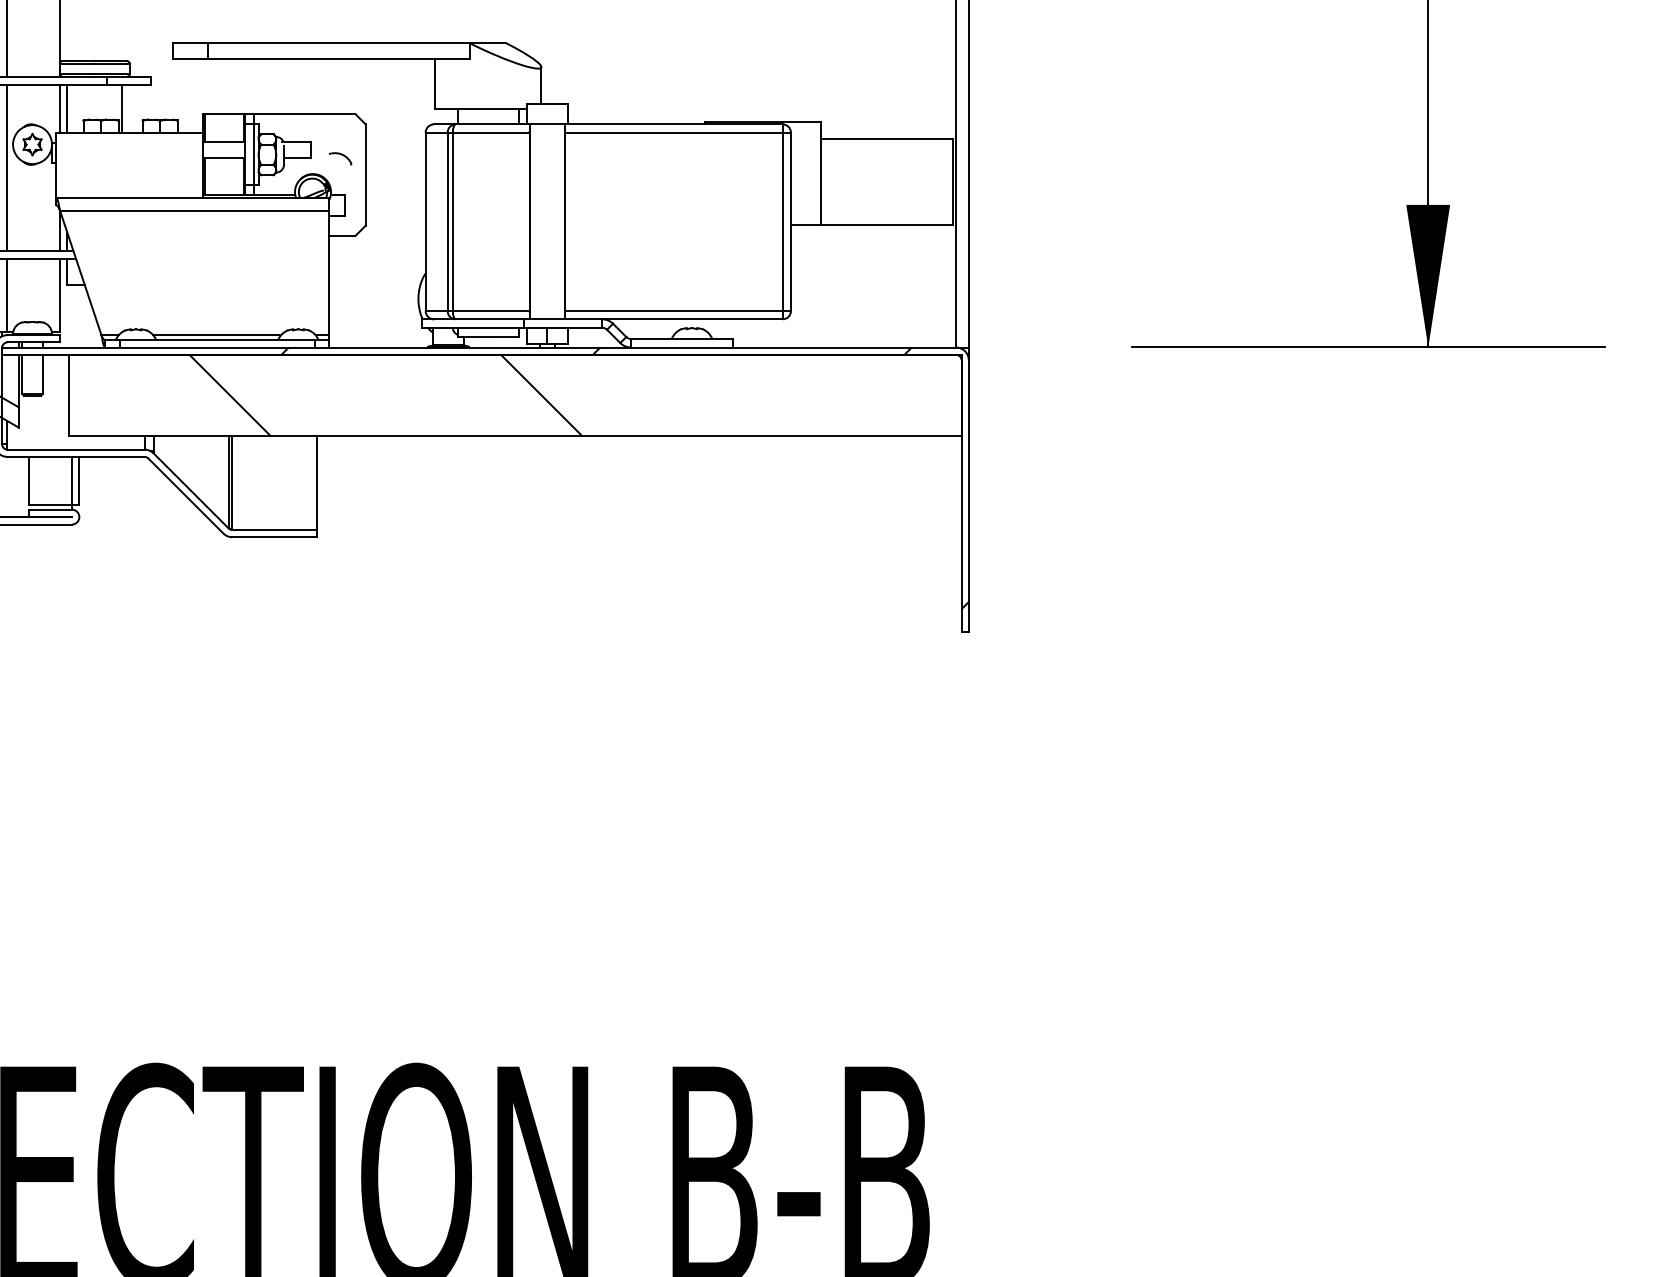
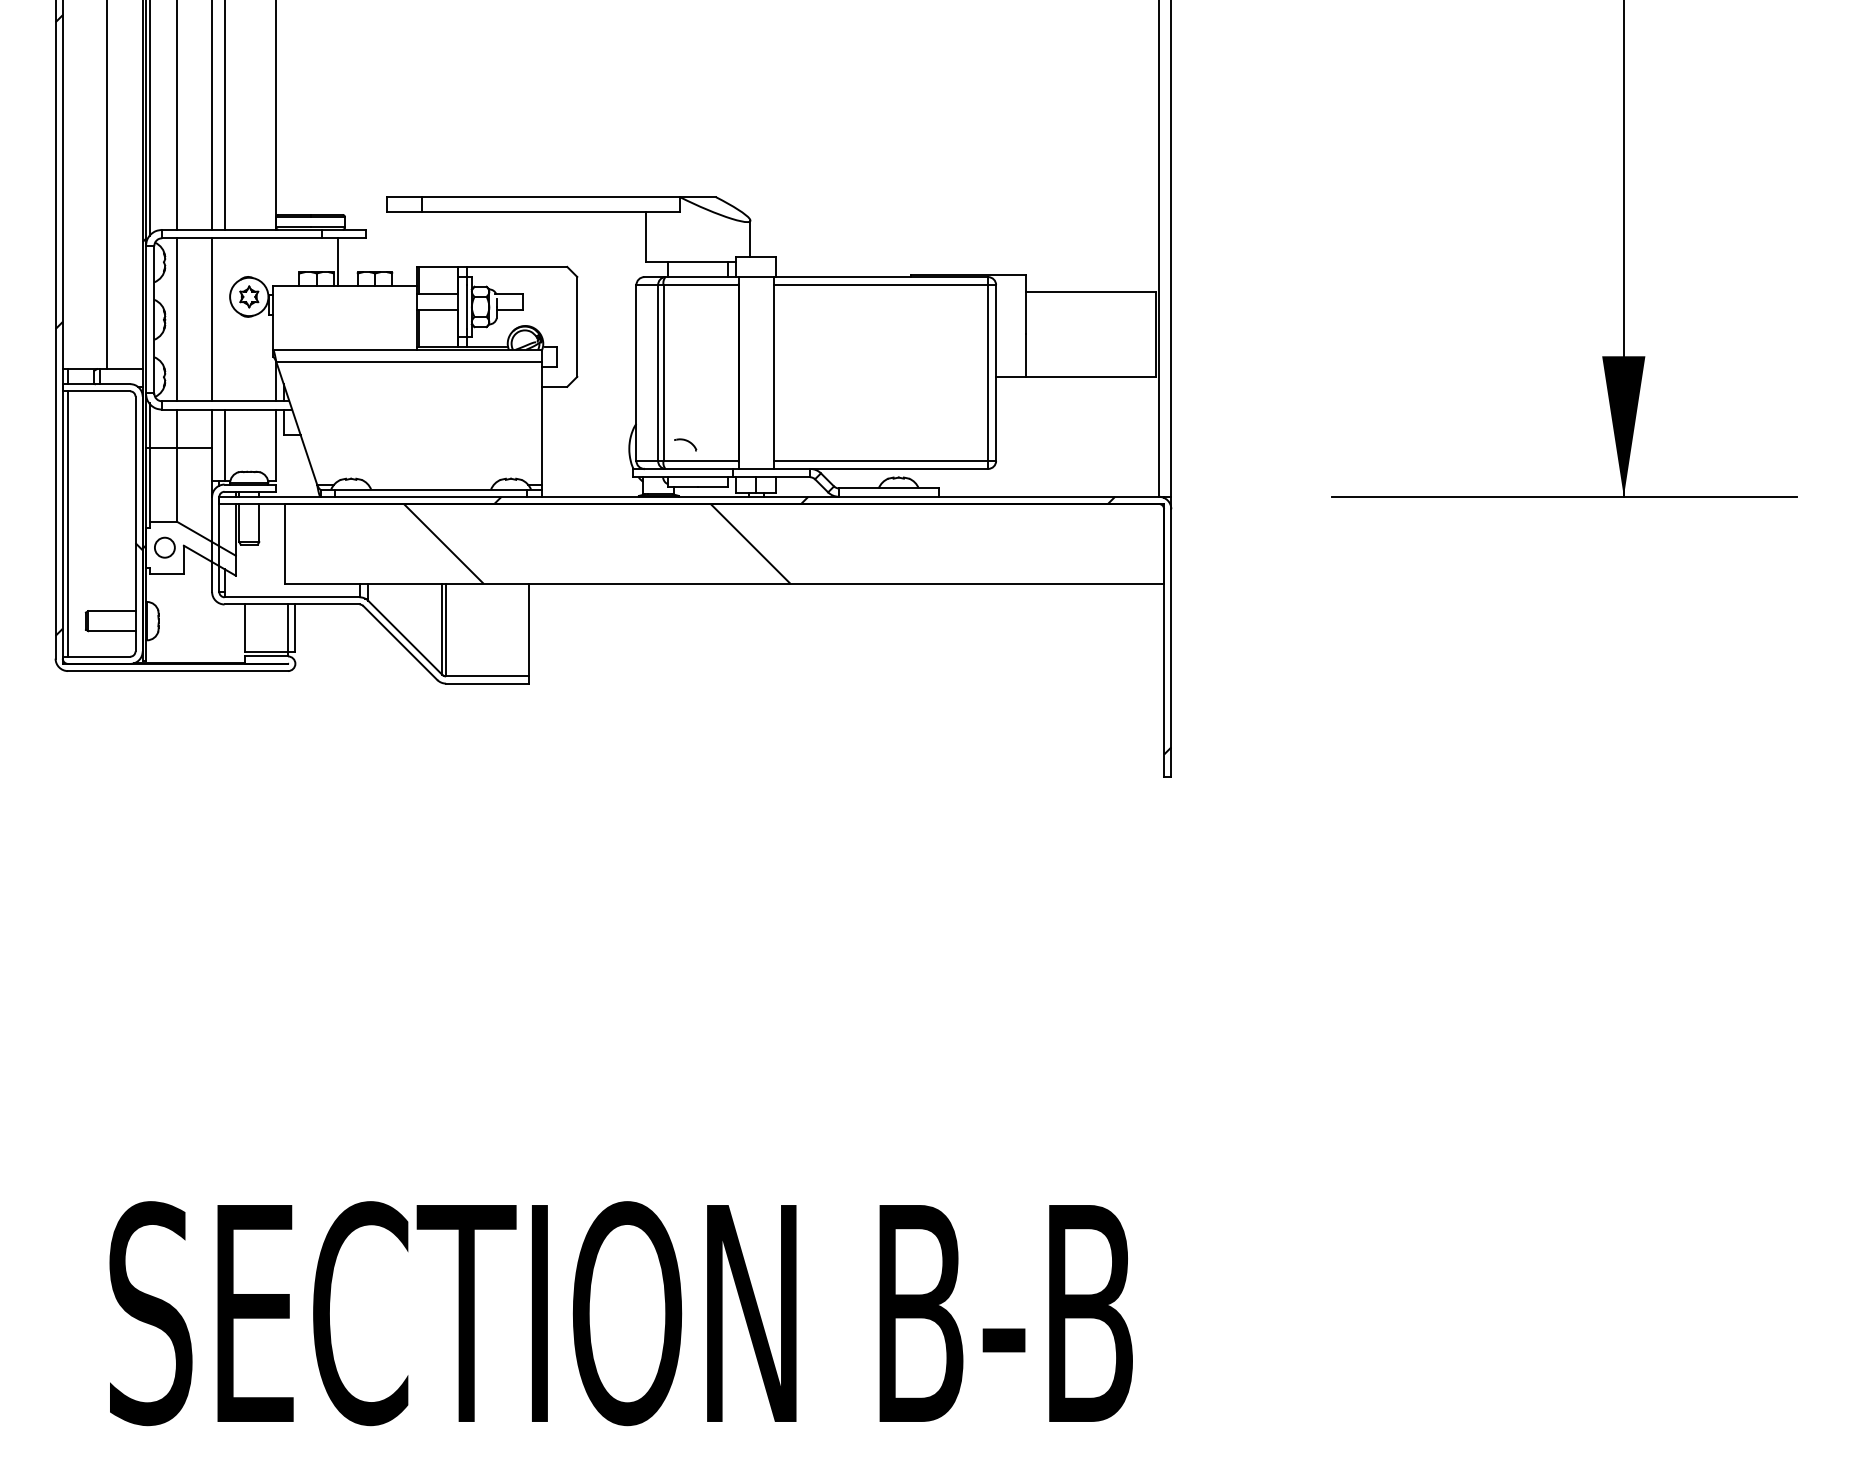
line: (60, 108) -> (276, 261), removed
line: (67, 108) -> (283, 261), removed
part: (340, 158) -> (685, 444), moved
line: (7, 167) -> (224, 319), removed
line: (217, 335) -> (431, 484), removed

